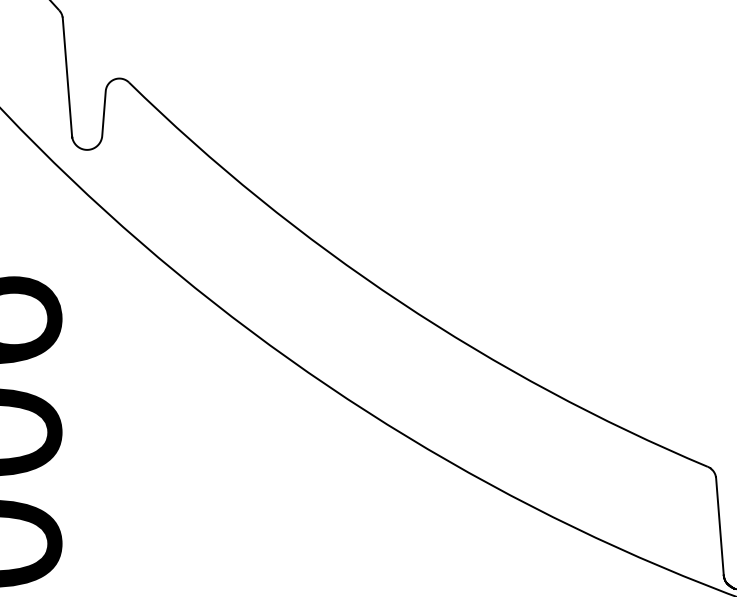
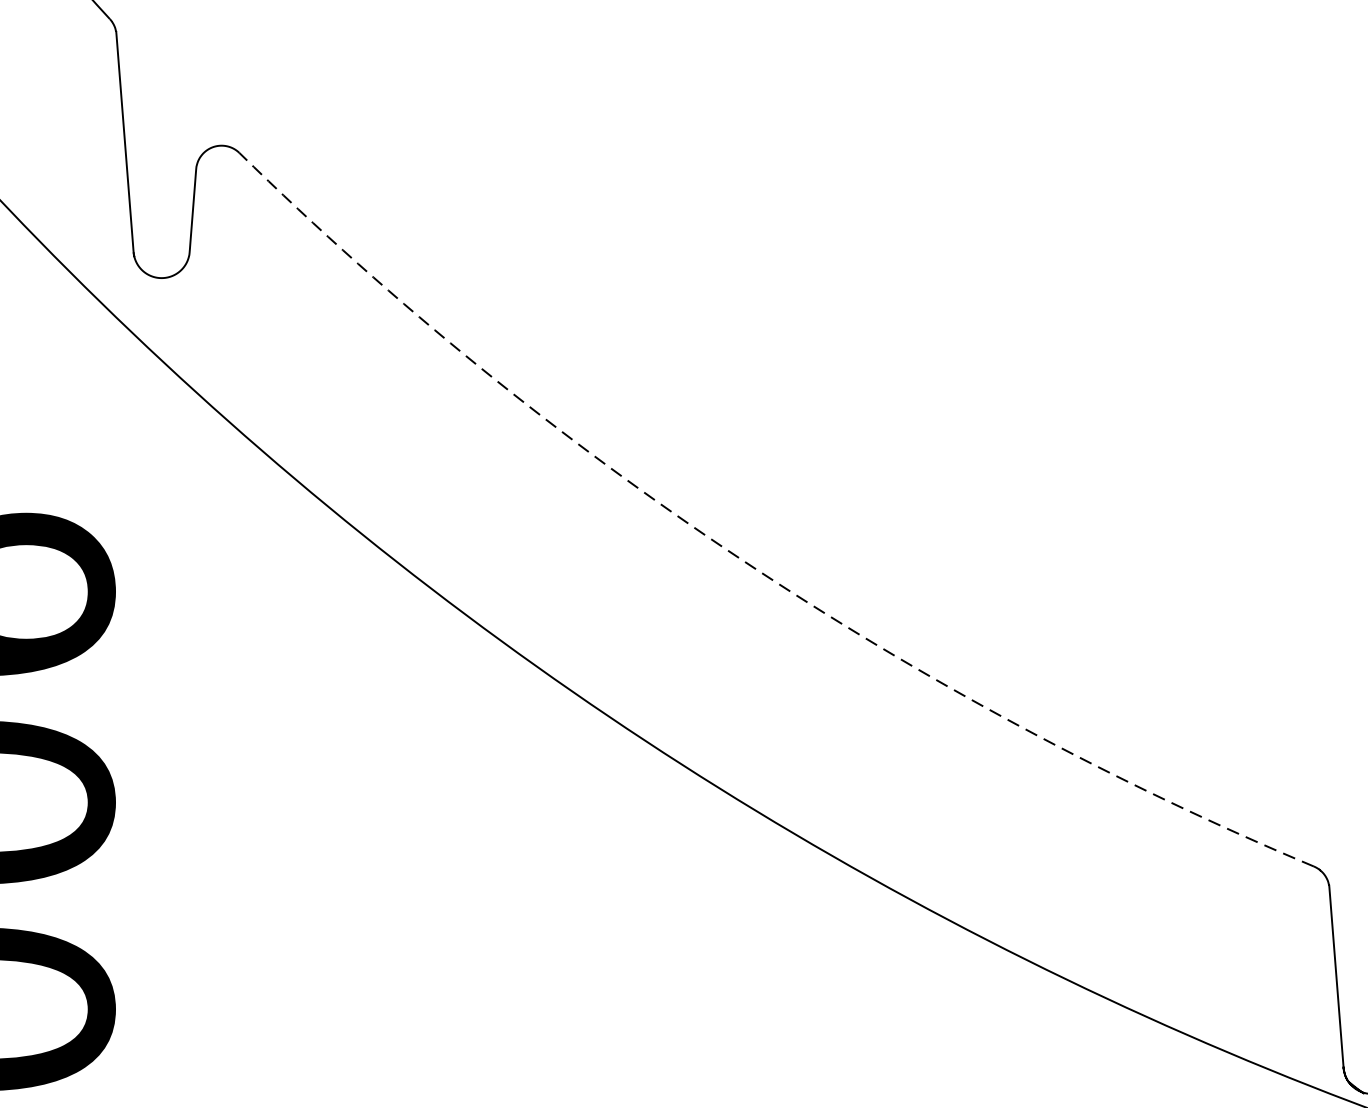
arc: (400, 302) -> (743, 561), solid -> dashed

